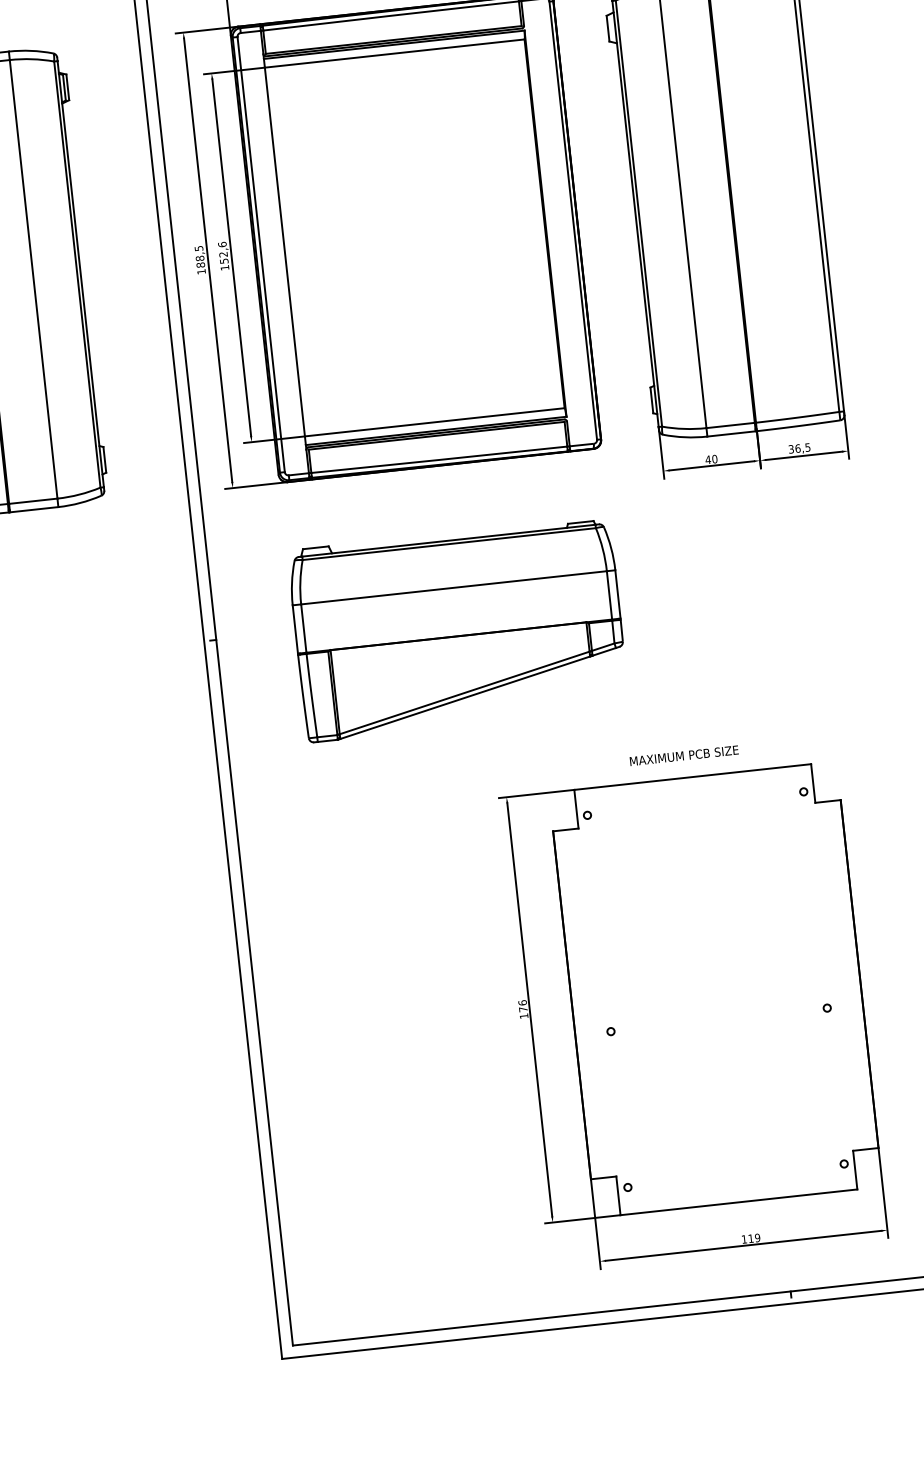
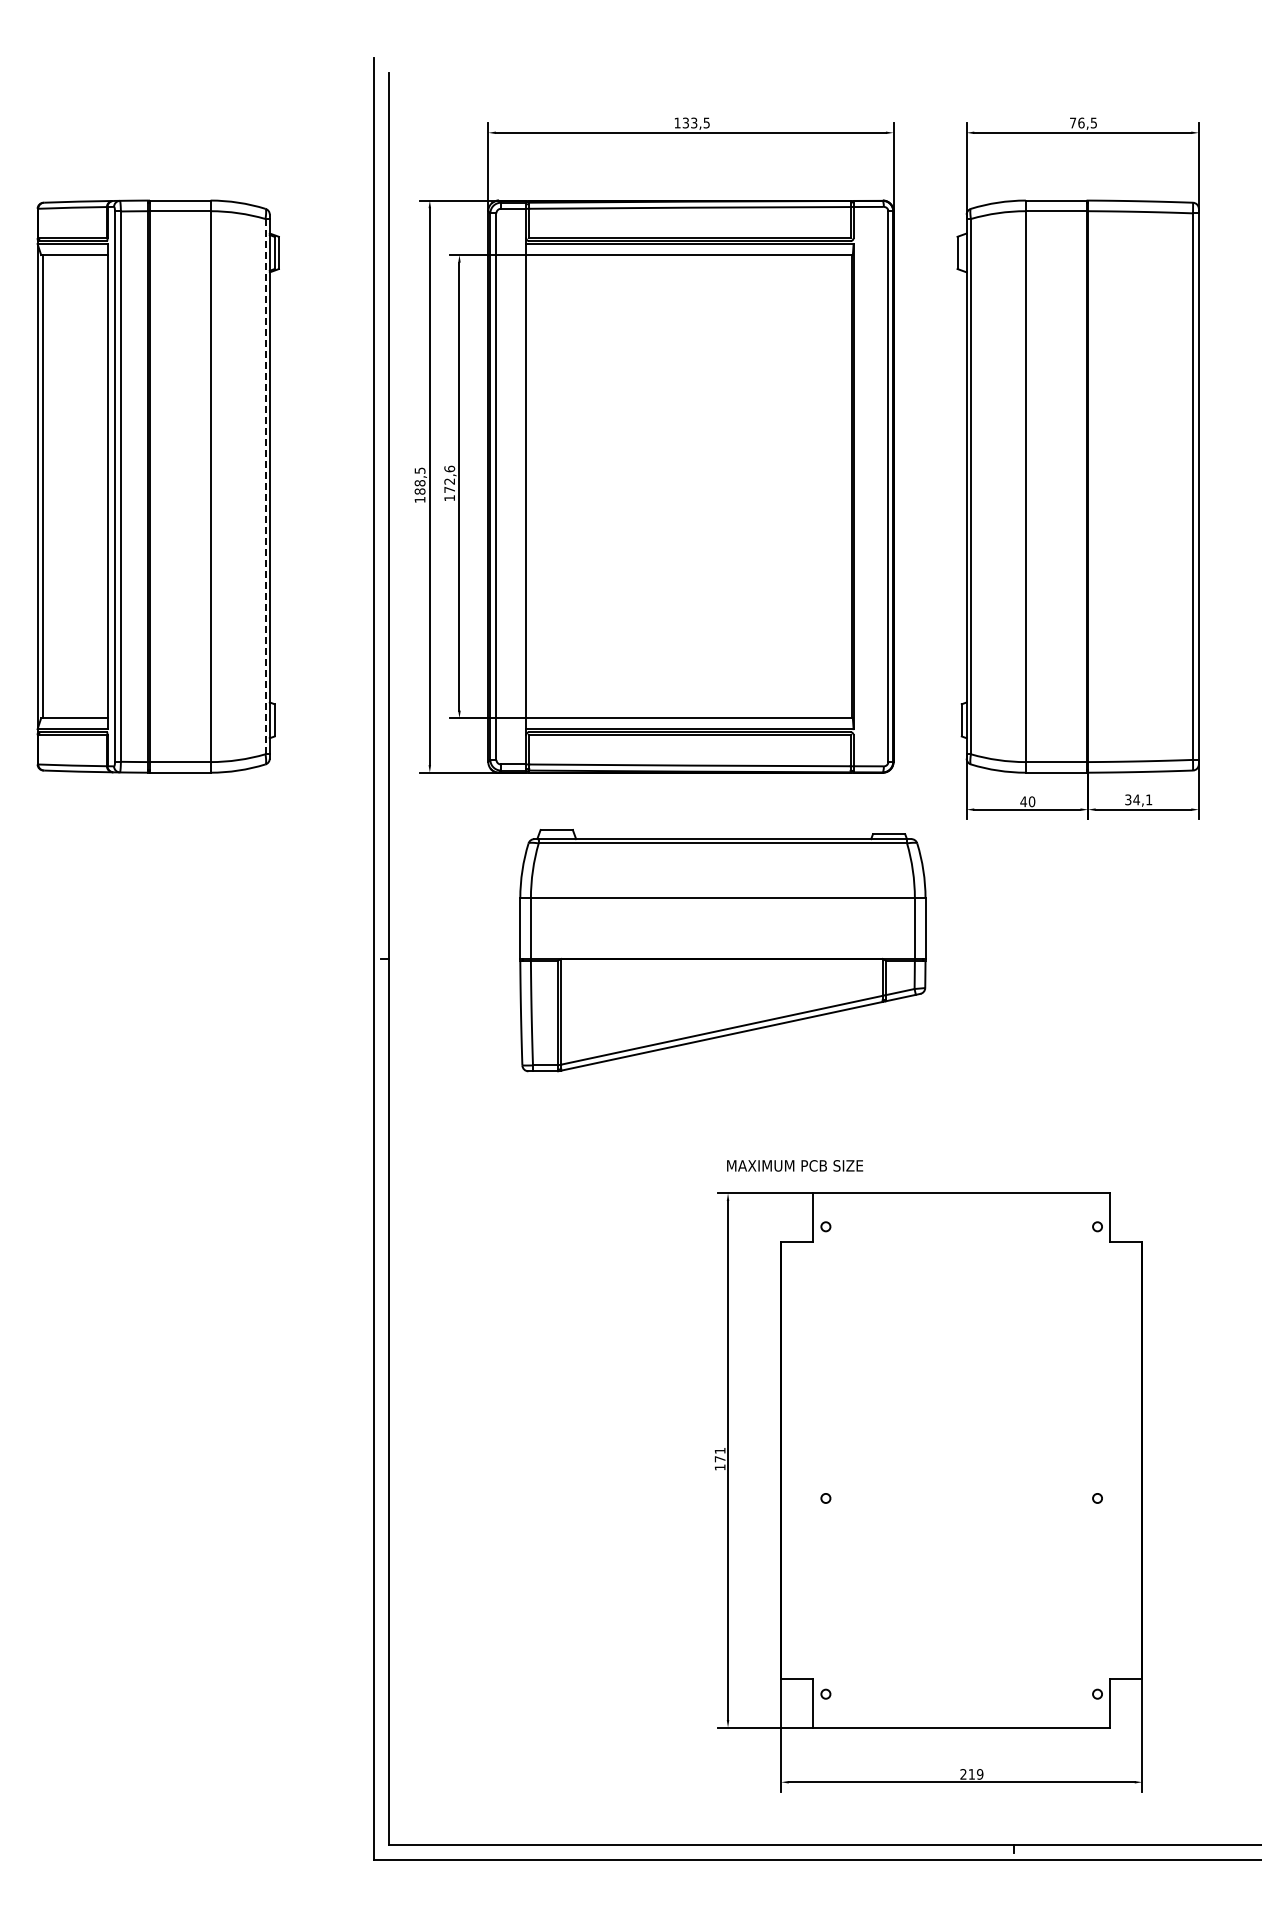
text: (224, 260) -> (449, 489), 152,6 -> 172,6
line: (77, 274) -> (265, 486), solid -> dashed
text: (802, 447) -> (1142, 799), 36,5 -> 34,1
part: (458, 629) -> (722, 950), moved
text: (684, 755) -> (795, 1165), moved
text: (522, 1002) -> (719, 1450), 176 -> 171
text: (744, 1239) -> (963, 1774), 119 -> 219

